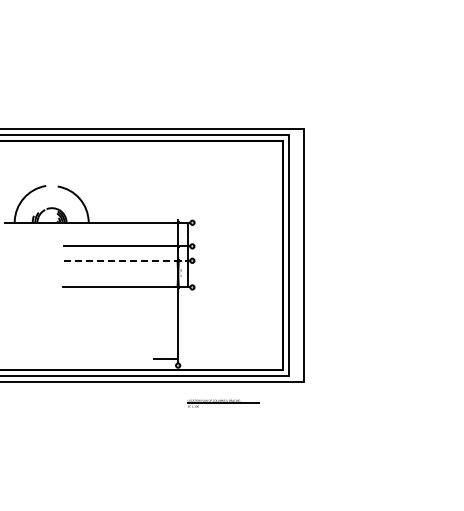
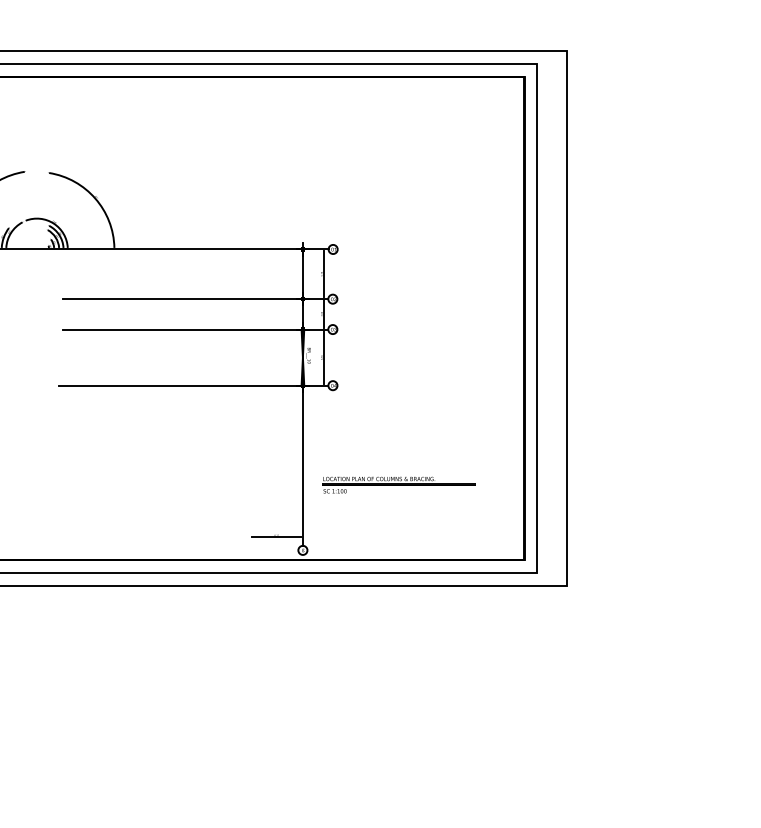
line: (127, 260) -> (196, 328), dashed -> solid
part: (223, 403) -> (398, 484), moved

